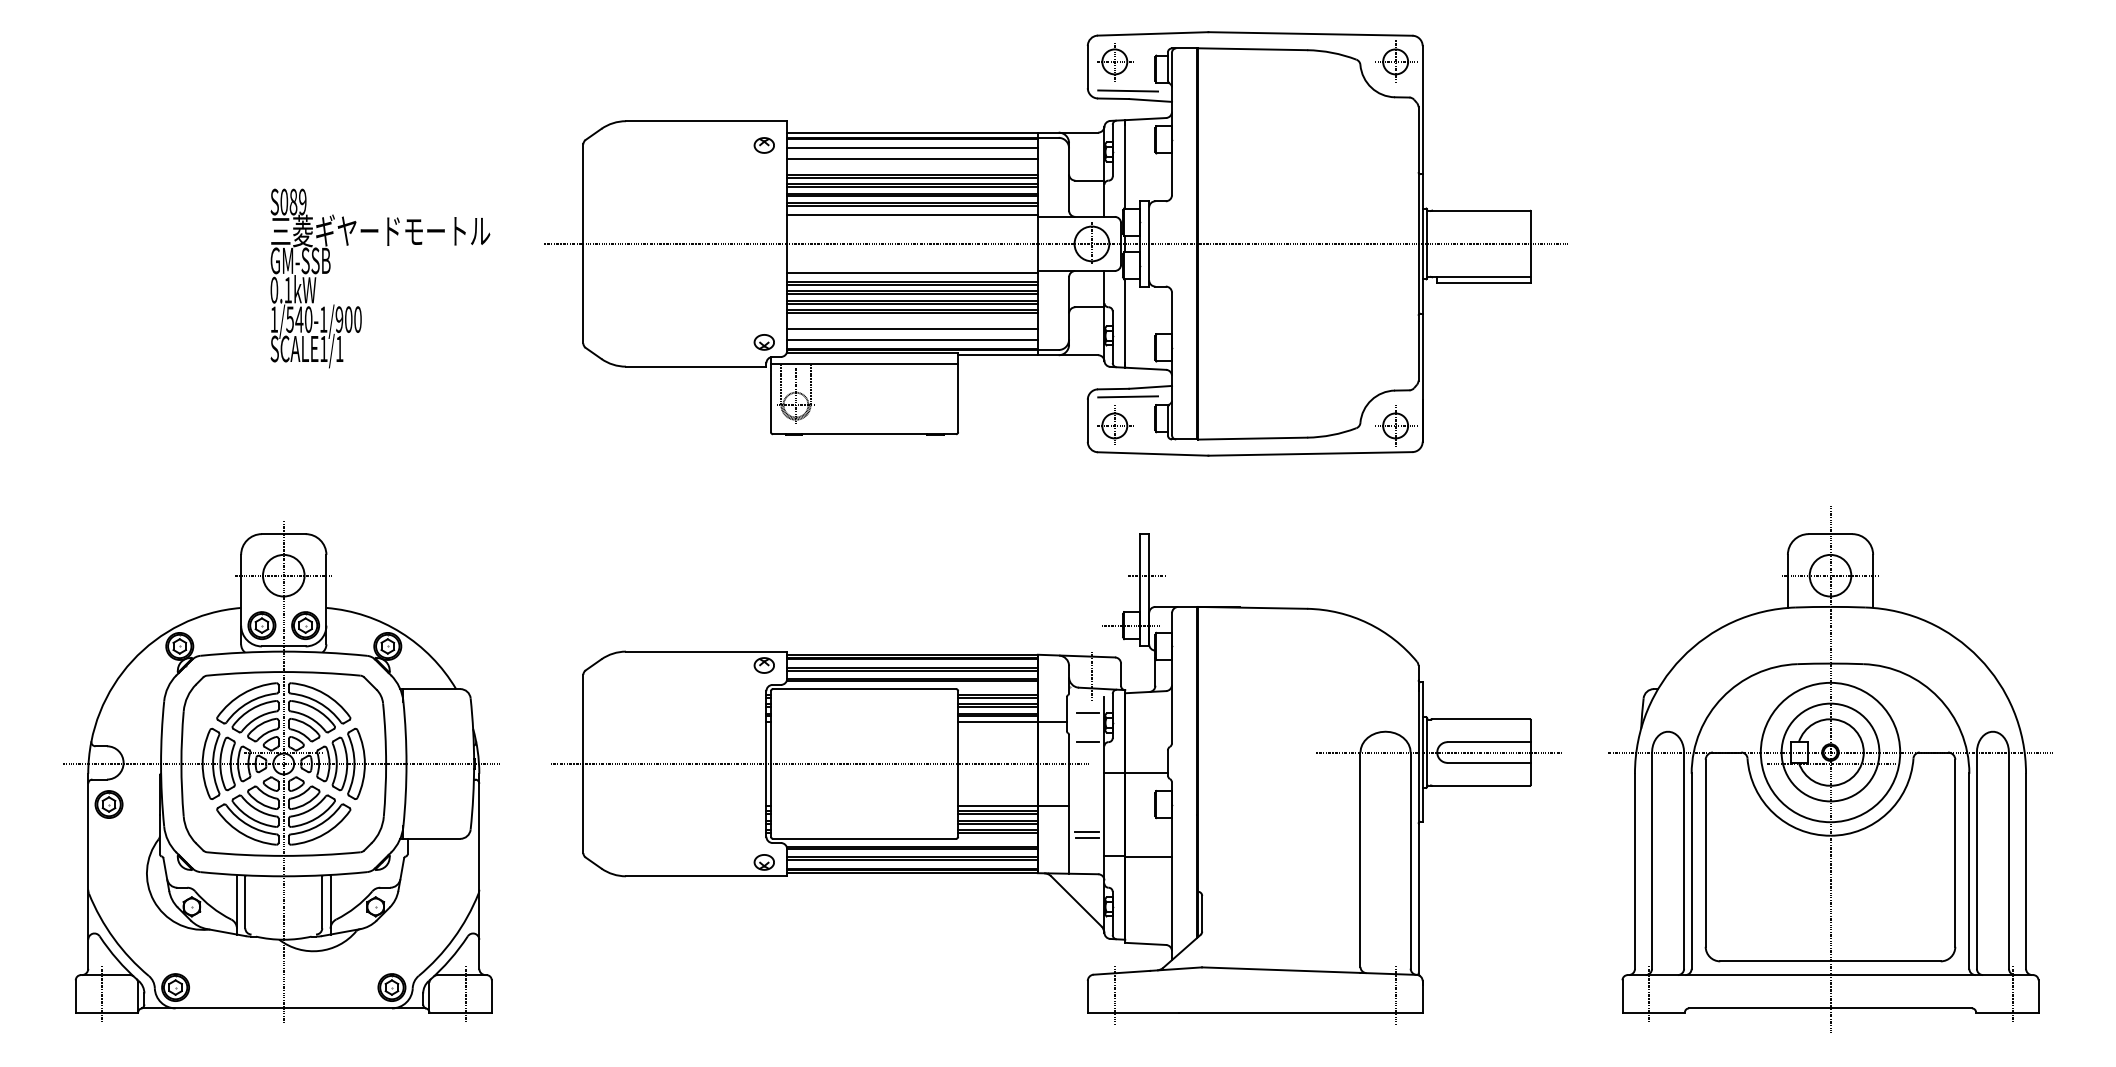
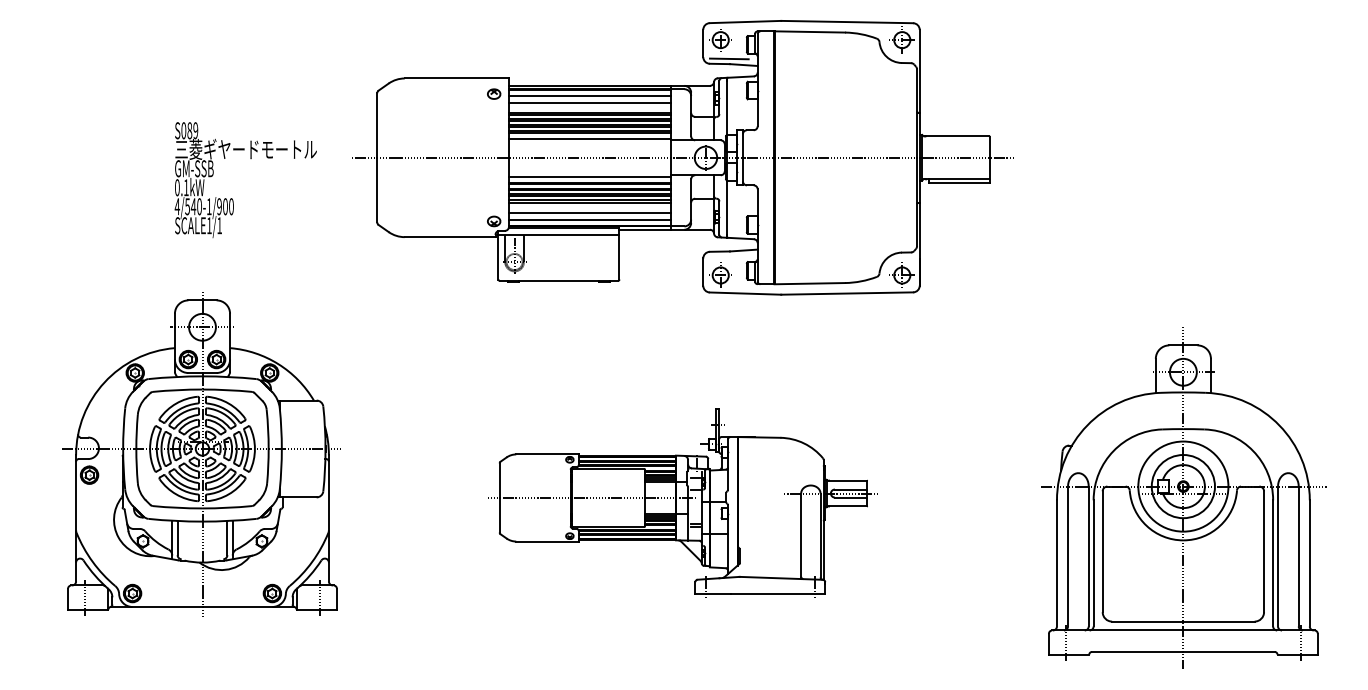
text: (274, 319) -> (177, 206), 1/540-1/900 -> 4/540-1/900
line: (1128, 396) -> (729, 256), removed
part: (282, 772) -> (201, 454), moved
part: (1057, 778) -> (683, 503), size x0.6

